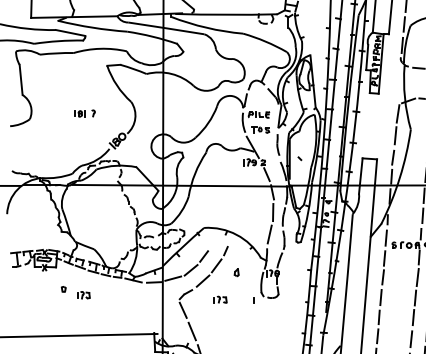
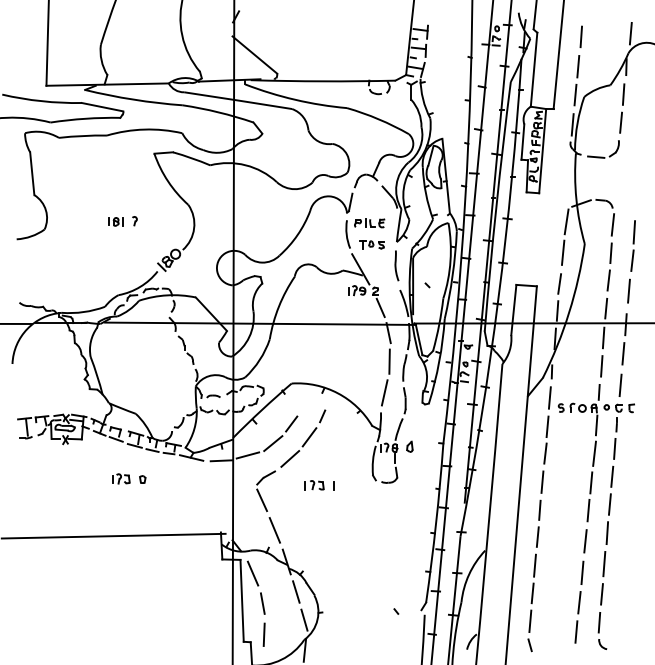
part: (236, 272) -> (409, 446), moved
part: (63, 289) -> (142, 479), moved
line: (253, 299) -> (333, 485), moved

